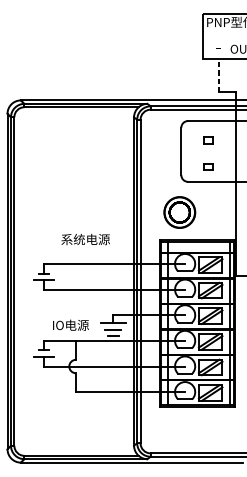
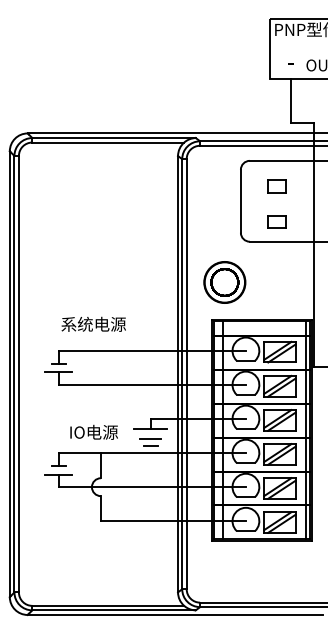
line: (219, 75) -> (291, 100), dashed -> solid
part: (208, 140) -> (276, 186), size x1.43
part: (208, 166) -> (276, 221), size x1.43
part: (179, 212) -> (224, 282), moved
text: (85, 238) -> (93, 323), moved

